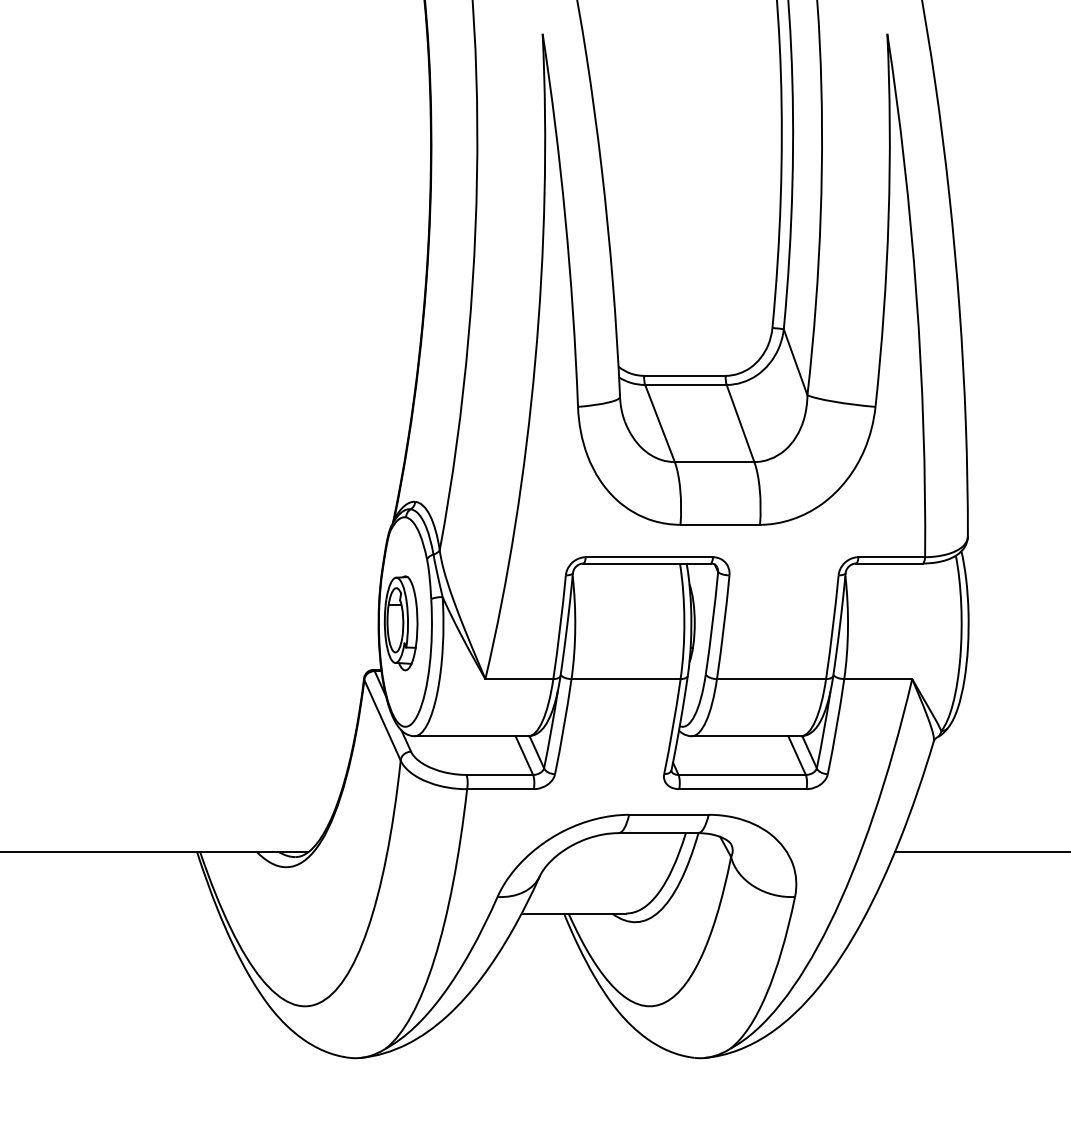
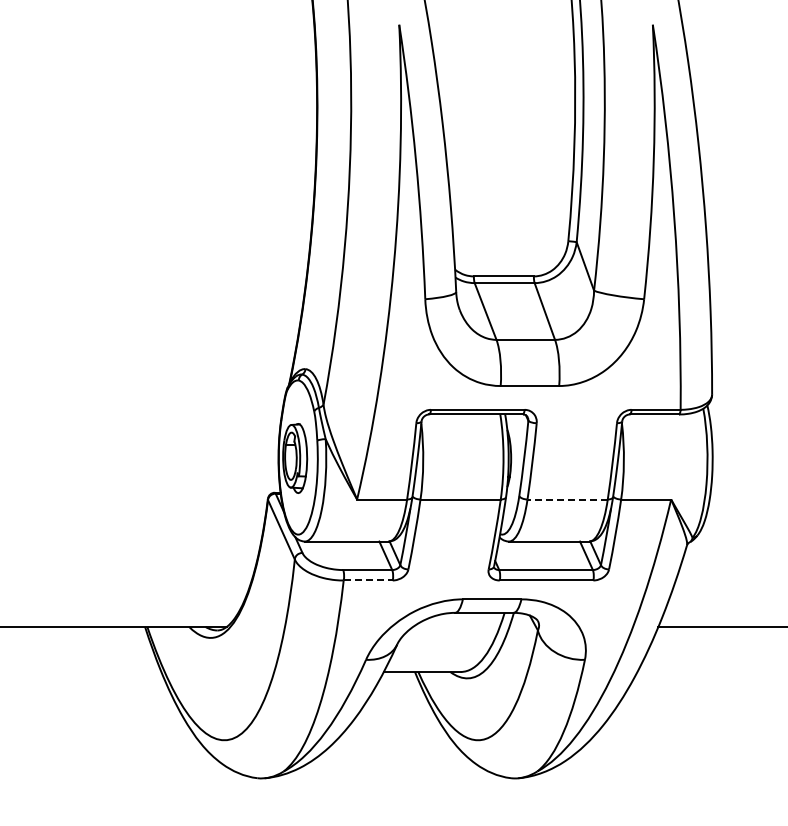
line: (771, 679) -> (567, 499), solid -> dashed
line: (500, 789) -> (368, 580), solid -> dashed

